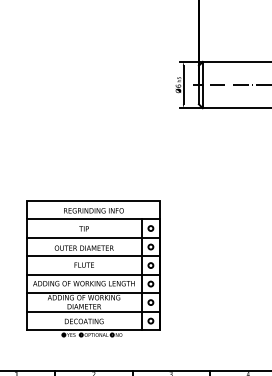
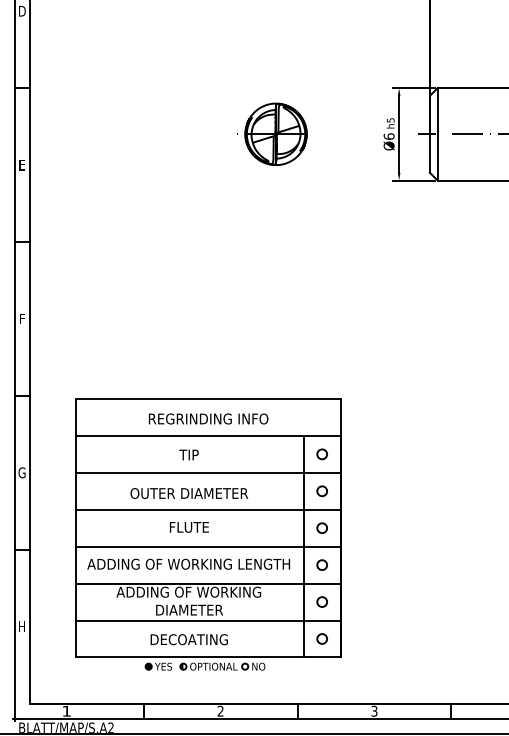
part: (121, 84) -> (275, 133), added
part: (93, 268) -> (207, 534), moved

